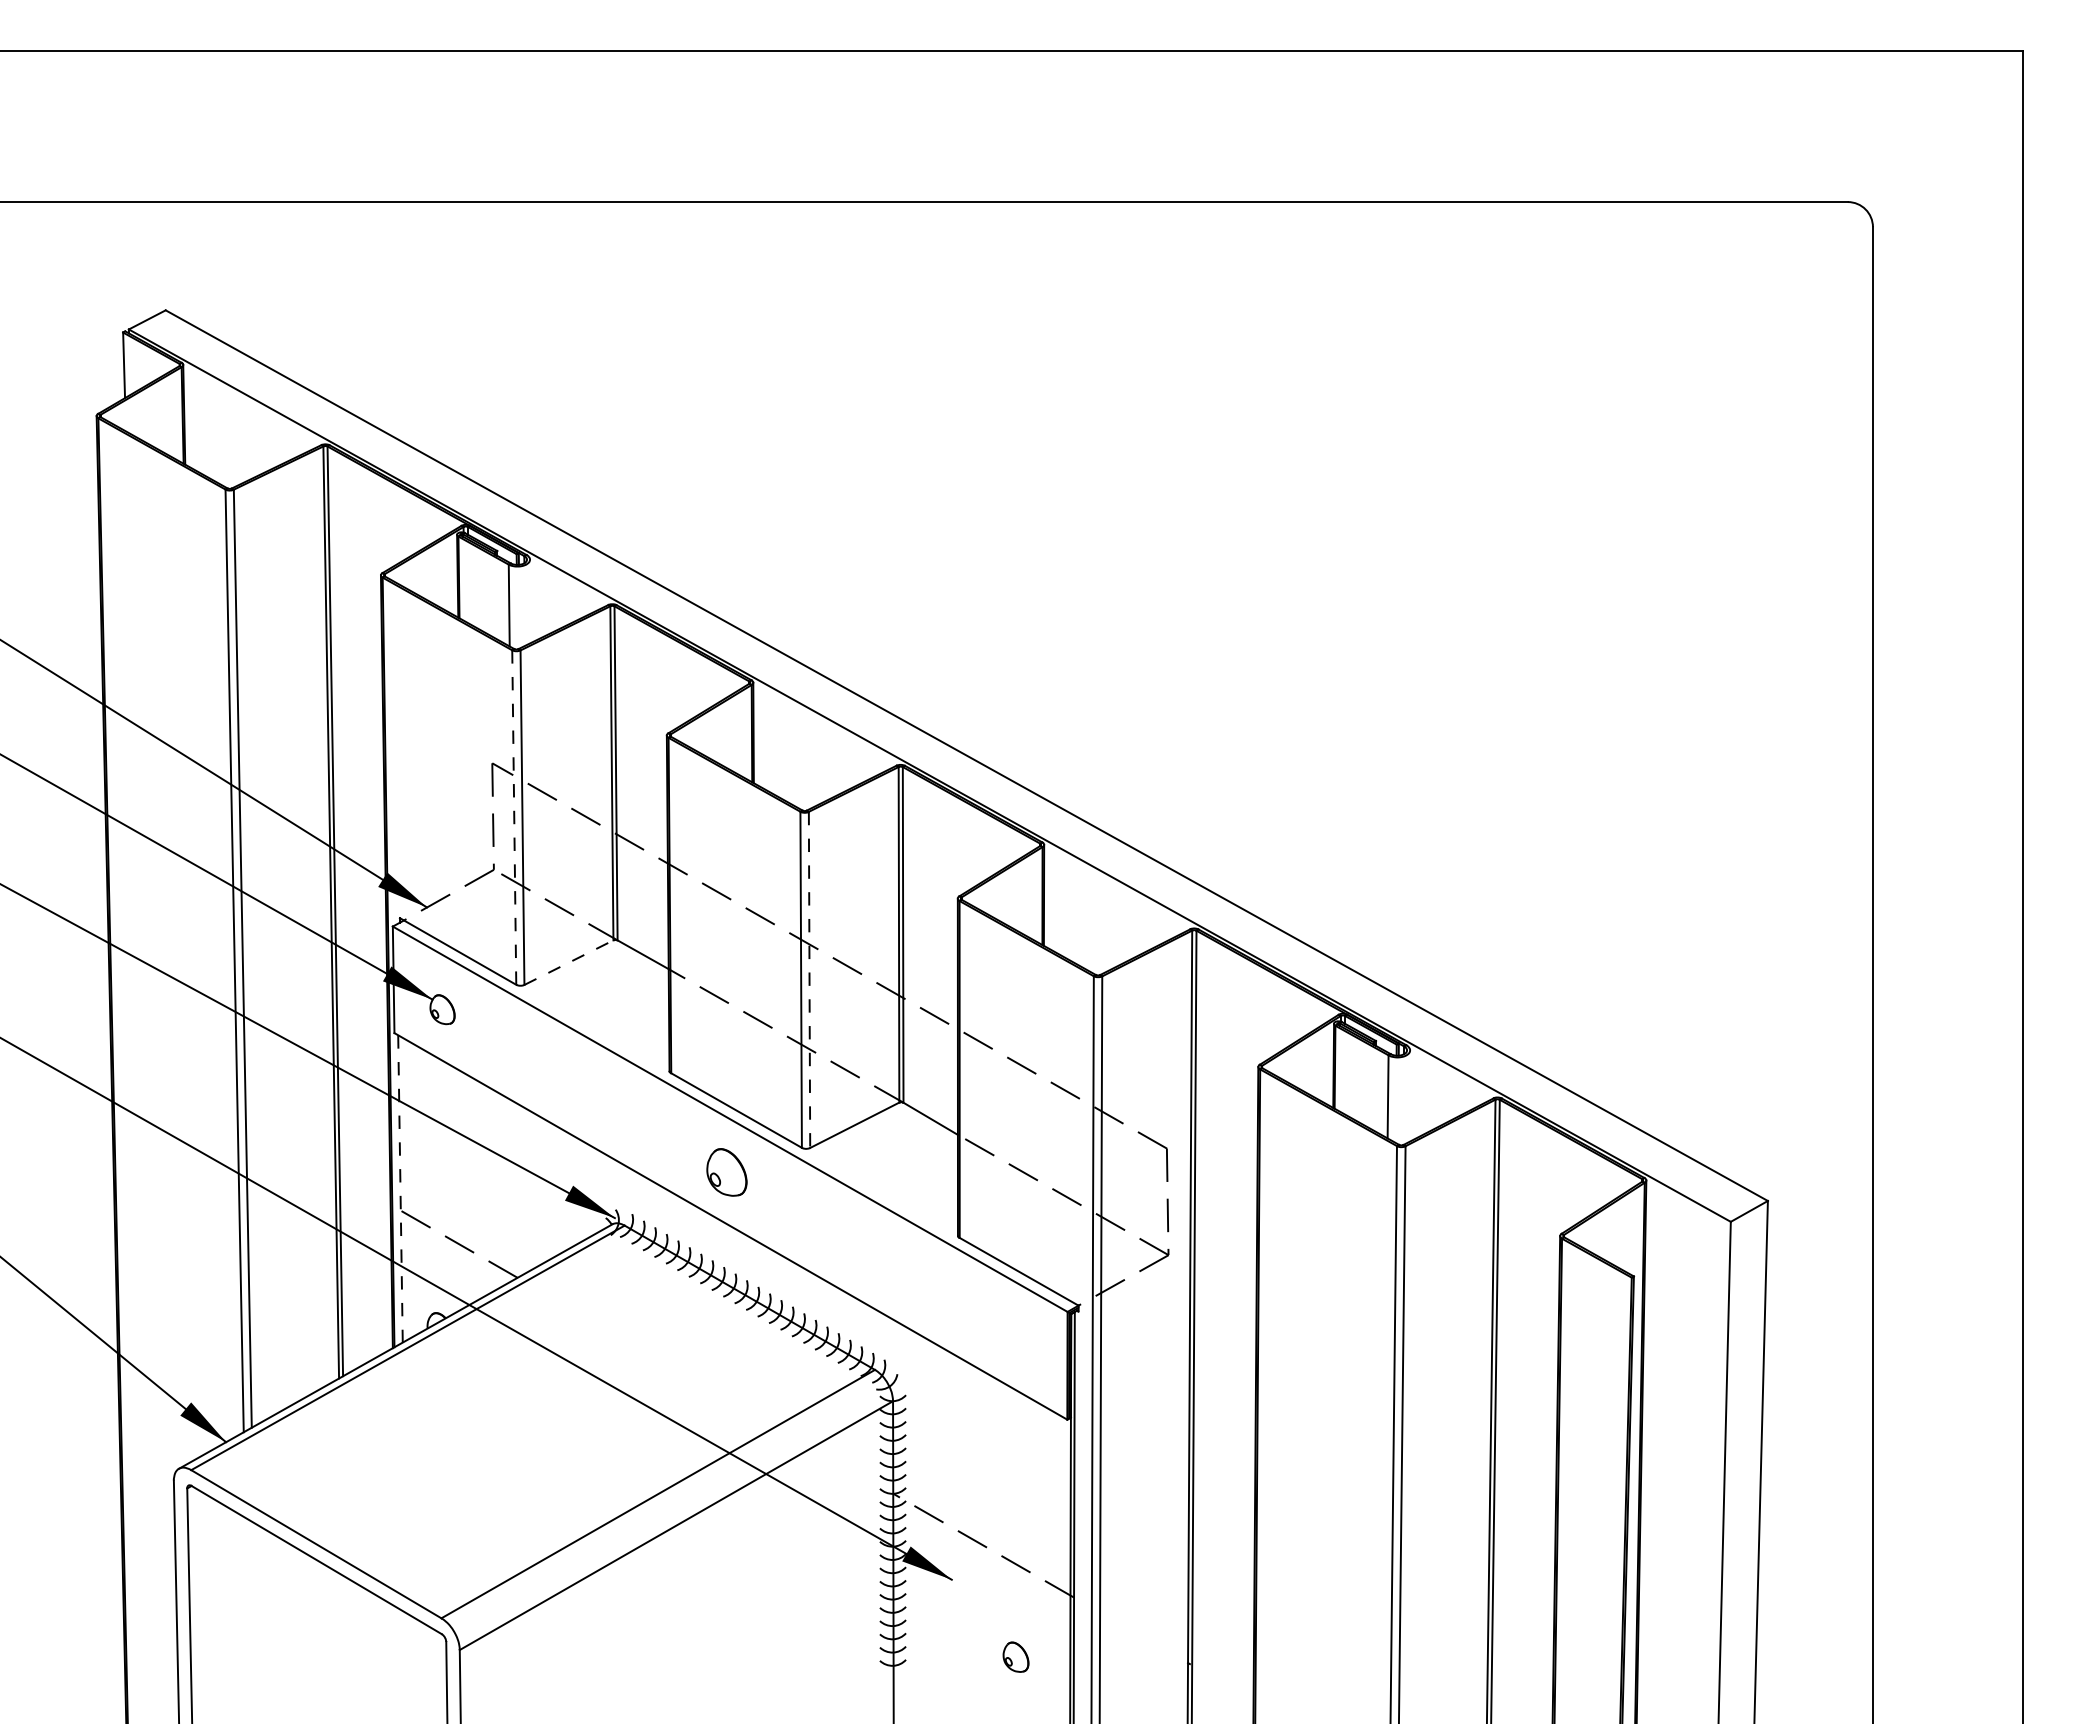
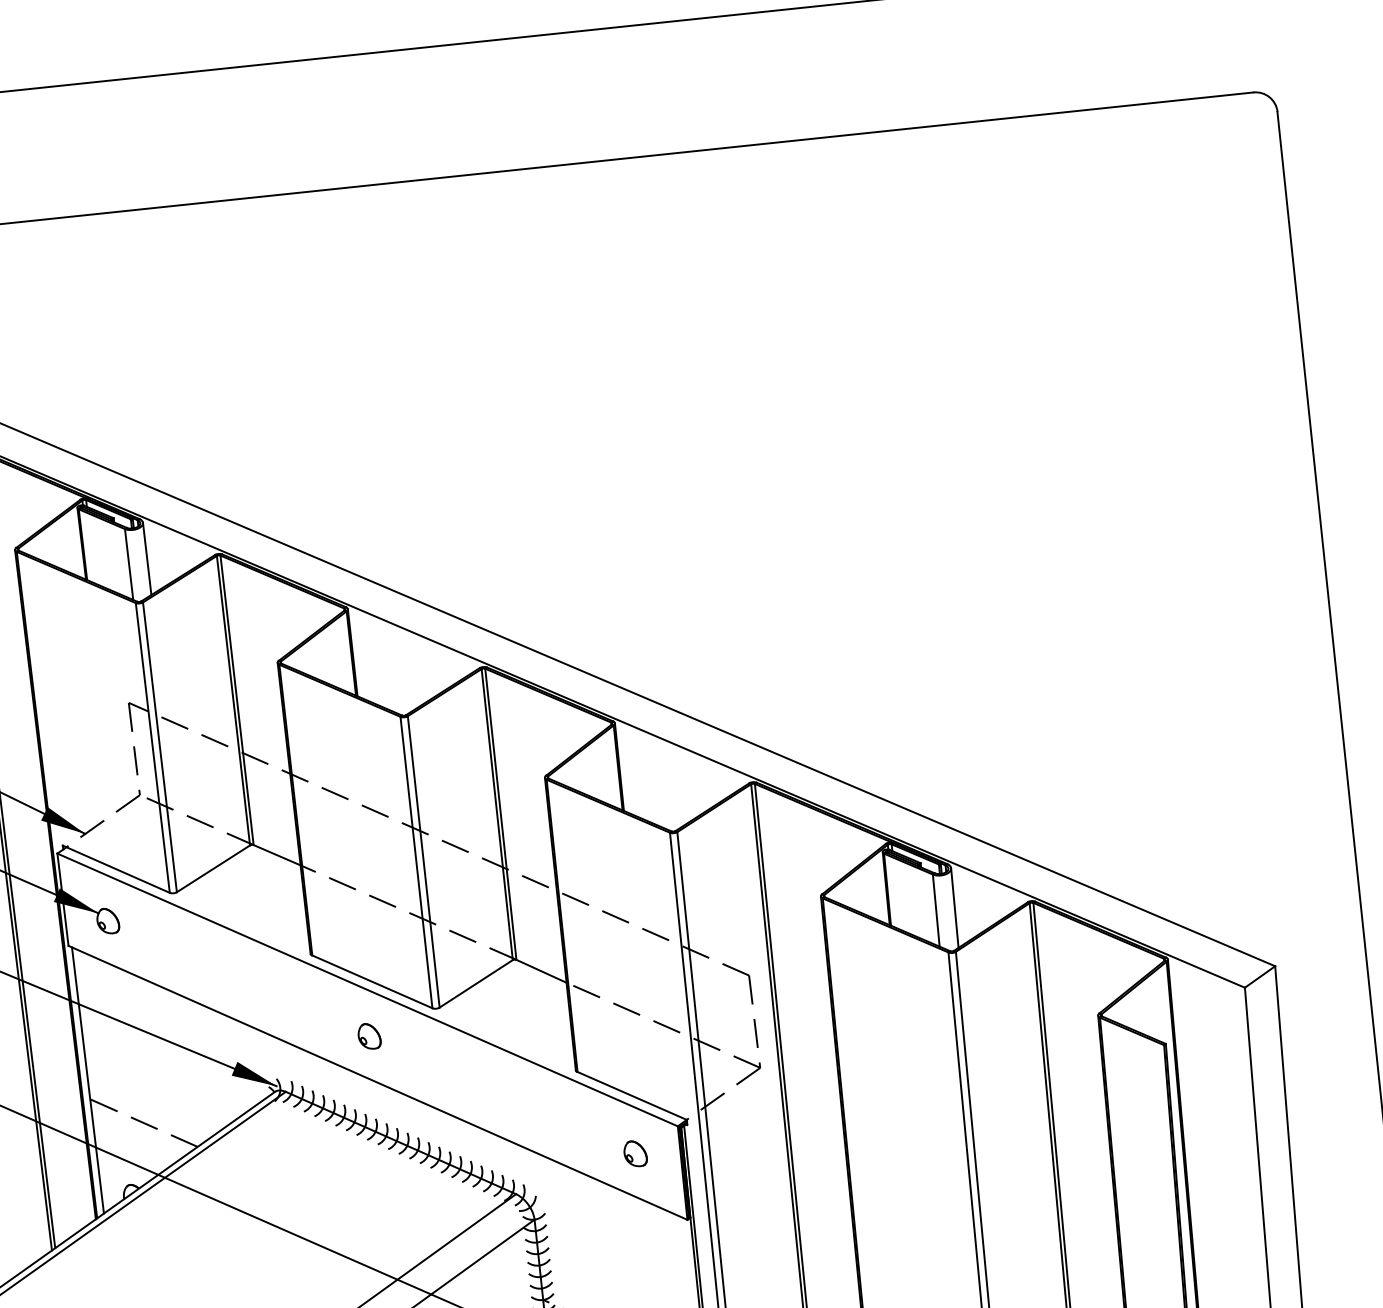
line: (530, 601) -> (147, 559), added
line: (514, 817) -> (153, 747), dashed -> solid
line: (568, 962) -> (213, 868), dashed -> solid
line: (809, 980) -> (423, 862), dashed -> solid
line: (1409, 1096) -> (954, 908), added
part: (726, 1172) -> (369, 1036), size x0.62
line: (400, 1188) -> (87, 1080), dashed -> solid
part: (1015, 1337) -> (634, 1153), added

